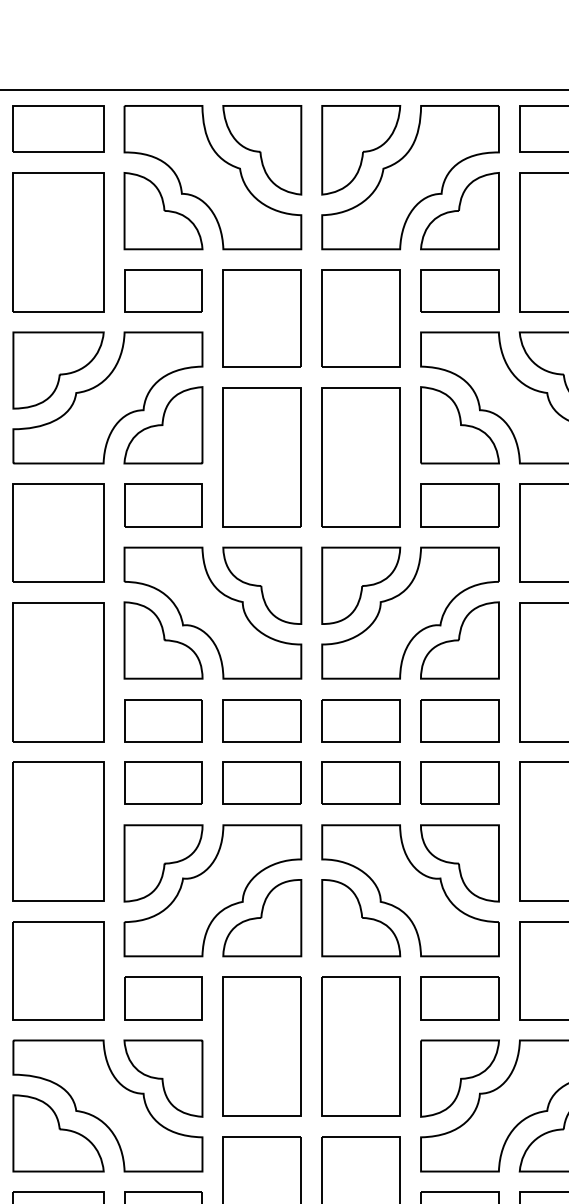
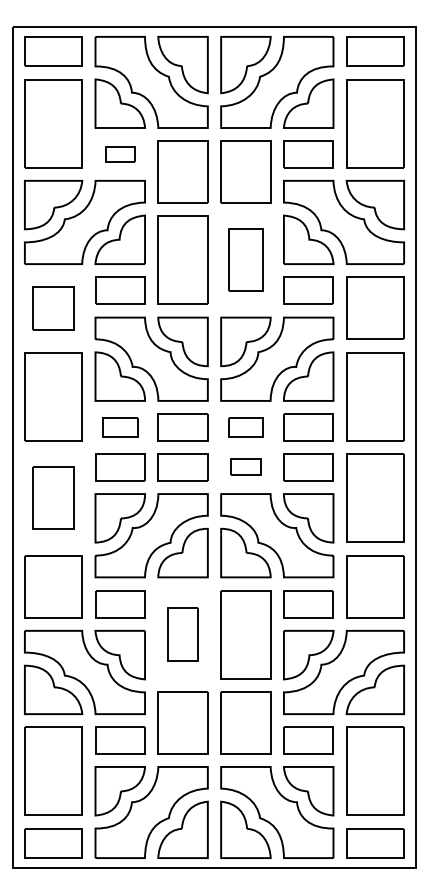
part: (163, 290) -> (120, 154), size x0.6
part: (360, 456) -> (245, 259), size x0.7
part: (58, 531) -> (53, 307), size x0.7
part: (163, 720) -> (120, 427), size x0.7
part: (360, 720) -> (245, 427), size x0.7
part: (360, 783) -> (245, 467), size x0.6
part: (58, 830) -> (53, 497), size x0.7
part: (261, 1046) -> (182, 634), size x0.6

